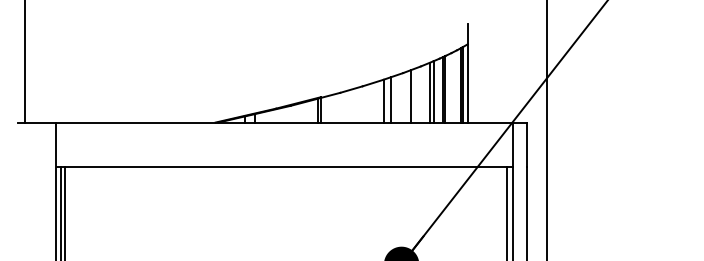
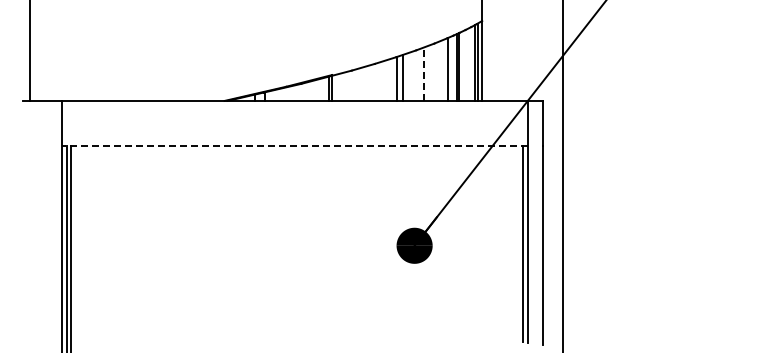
line: (429, 91) -> (443, 69), removed
line: (411, 96) -> (424, 74), solid -> dashed
line: (284, 167) -> (294, 146), solid -> dashed

